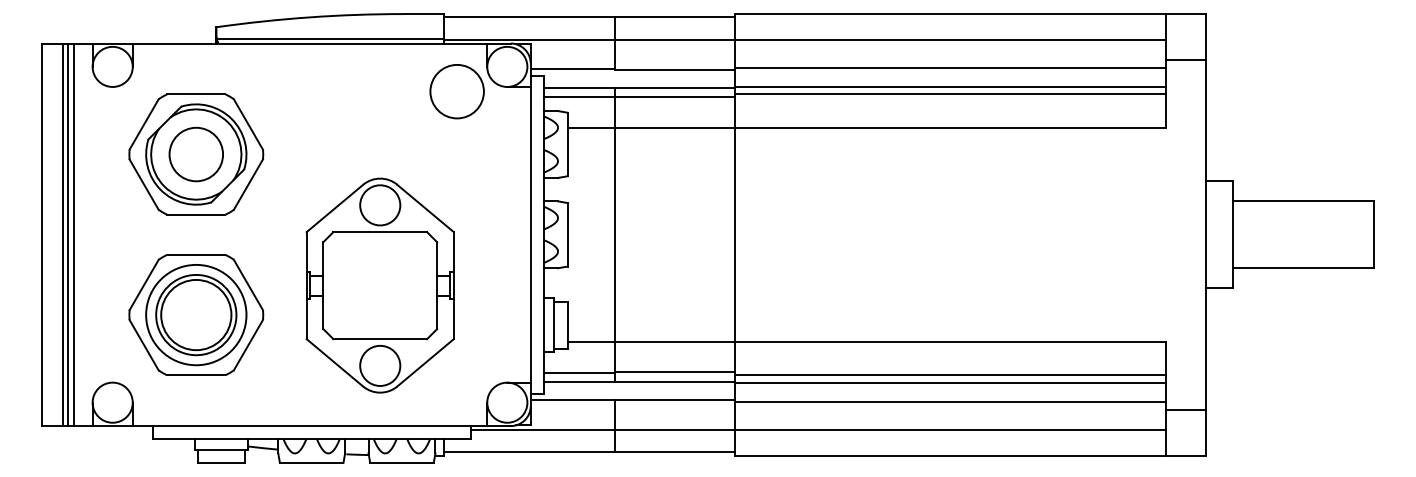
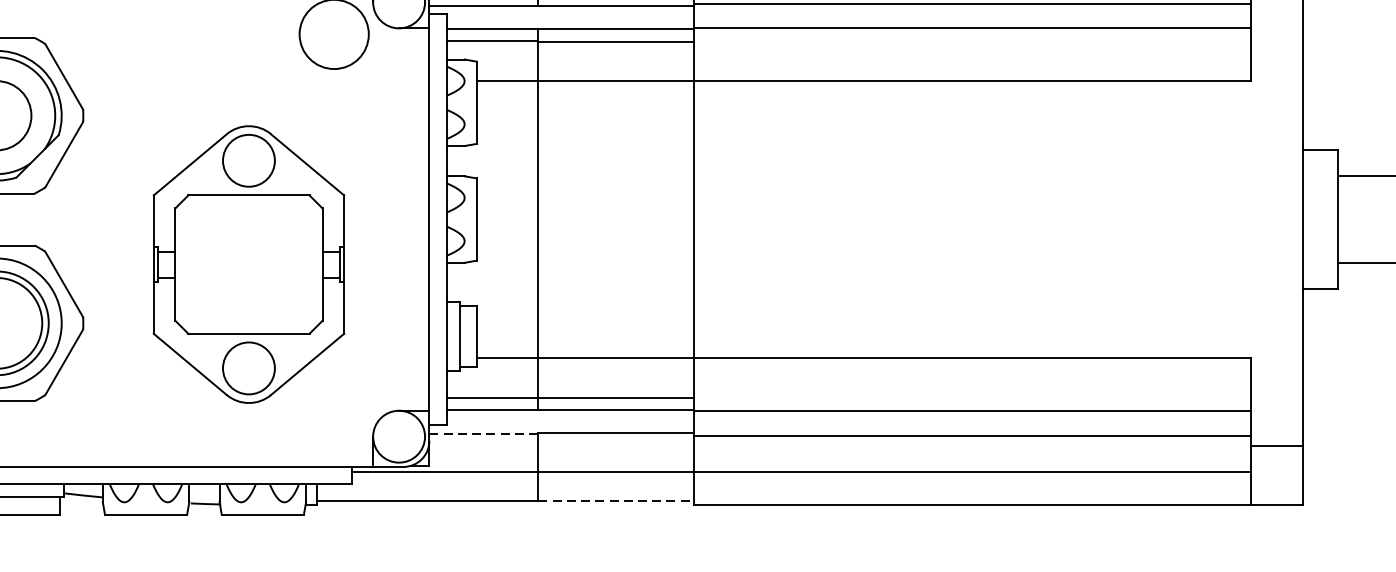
line: (950, 94) -> (972, 38), removed
part: (379, 285) -> (247, 264), moved
line: (950, 375) -> (972, 401), removed
line: (573, 400) -> (484, 433), solid -> dashed
line: (675, 452) -> (616, 501), solid -> dashed

